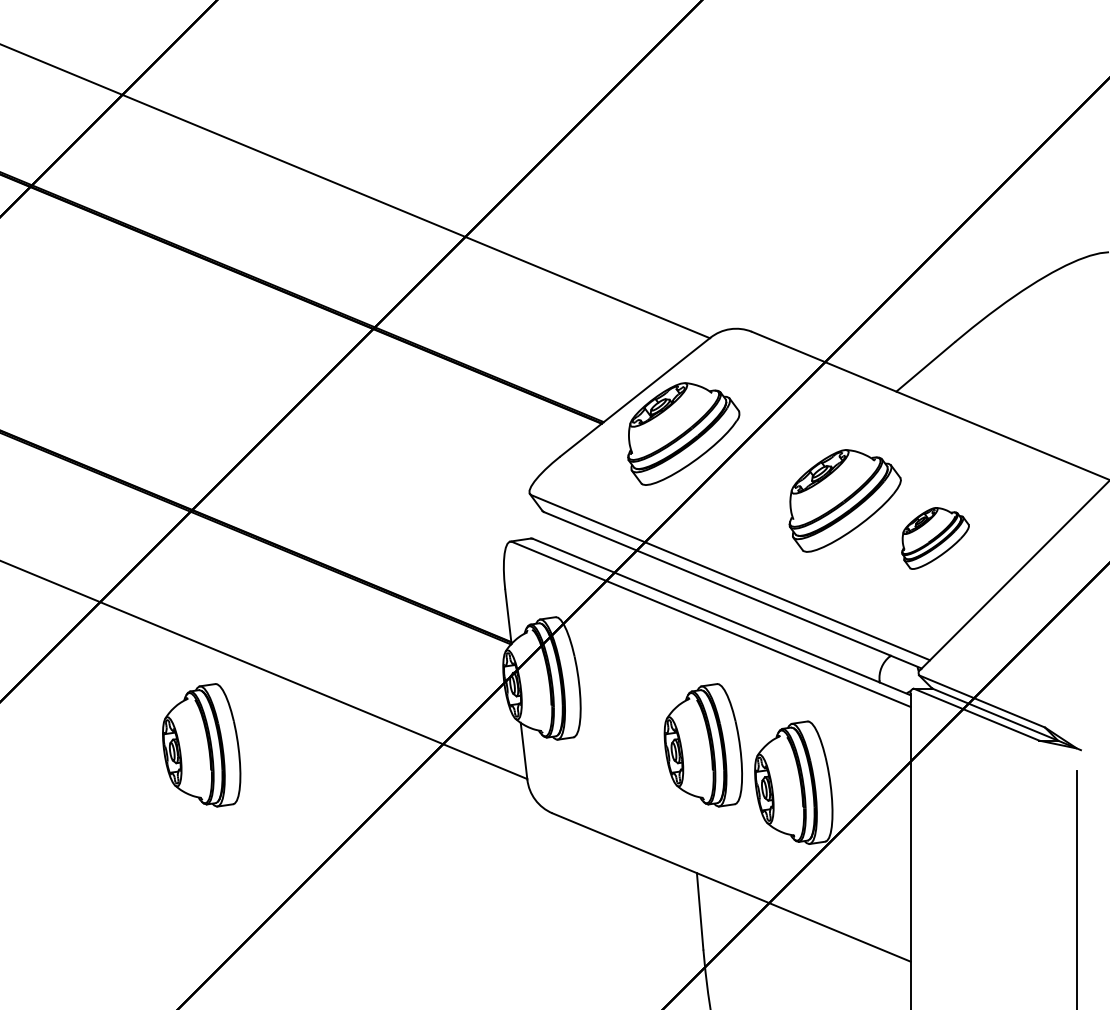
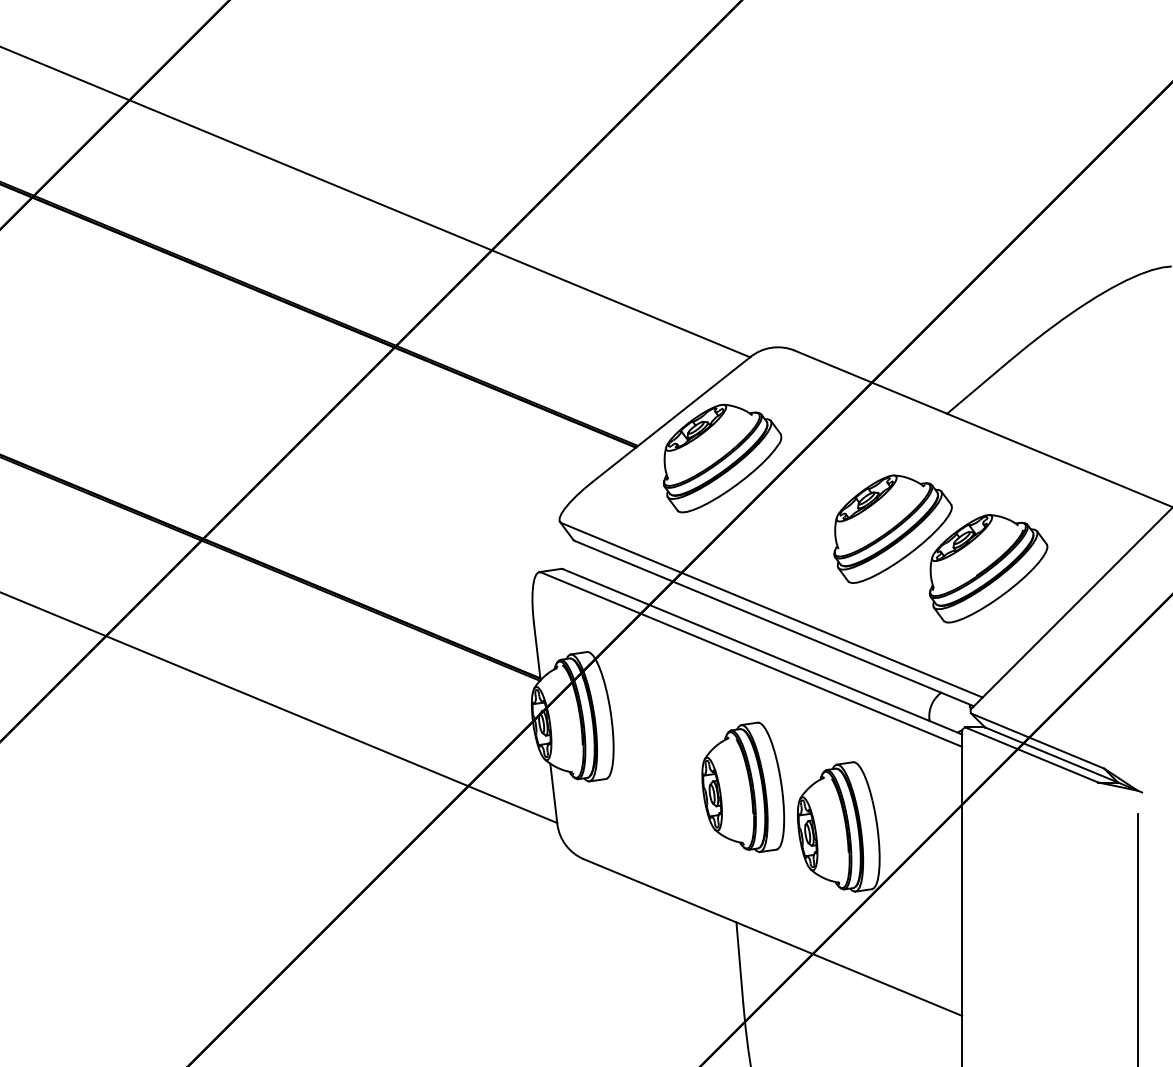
part: (935, 538) -> (988, 568), size x1.67
part: (201, 745) -> (213, 787), removed

